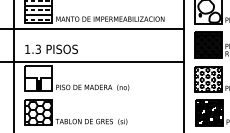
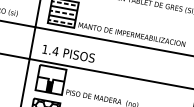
text: (38, 48) -> (56, 50), 1.3 -> 1.4

